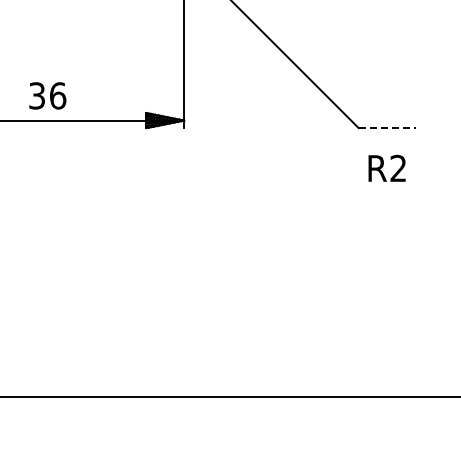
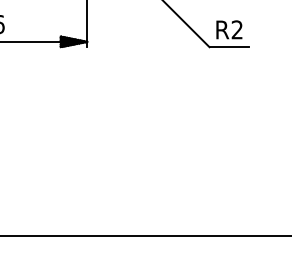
line: (387, 128) -> (229, 47), dashed -> solid
text: (386, 167) -> (228, 29), moved

